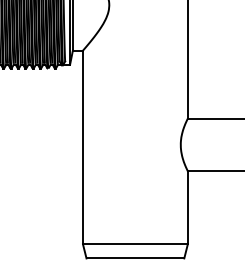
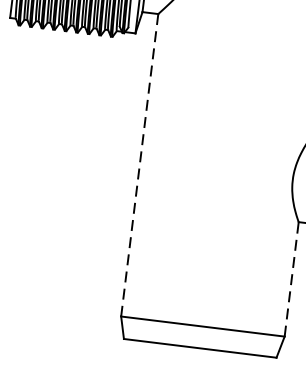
line: (83, 147) -> (140, 165), solid -> dashed
line: (187, 207) -> (291, 278), solid -> dashed

